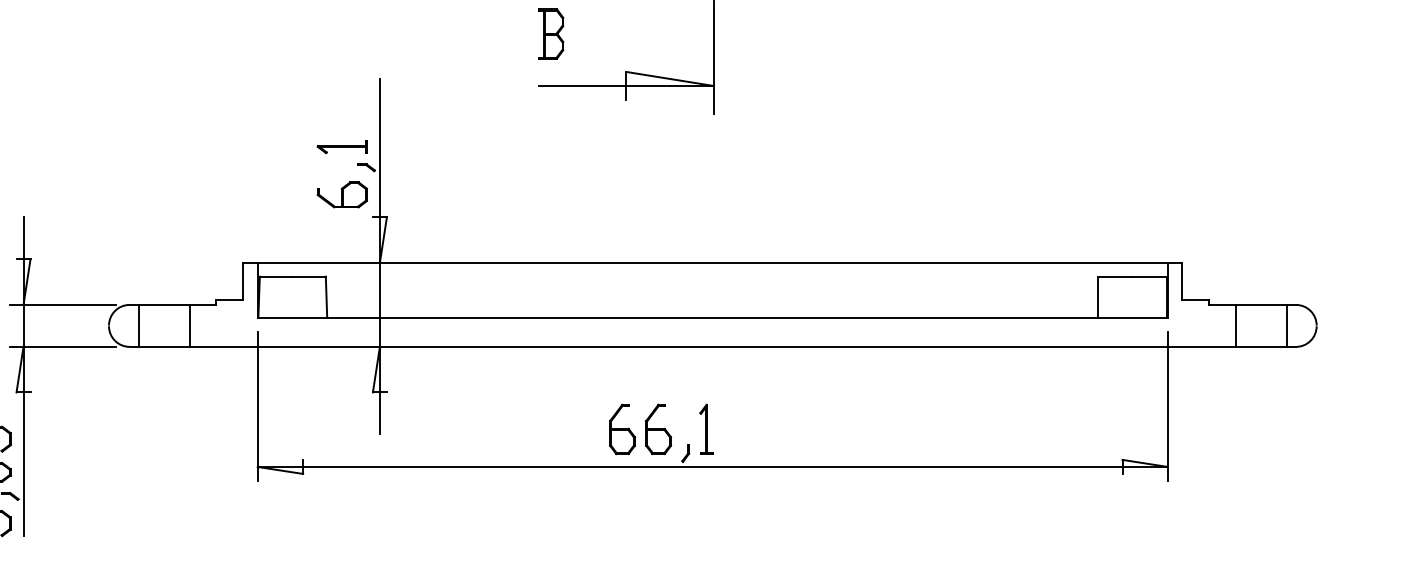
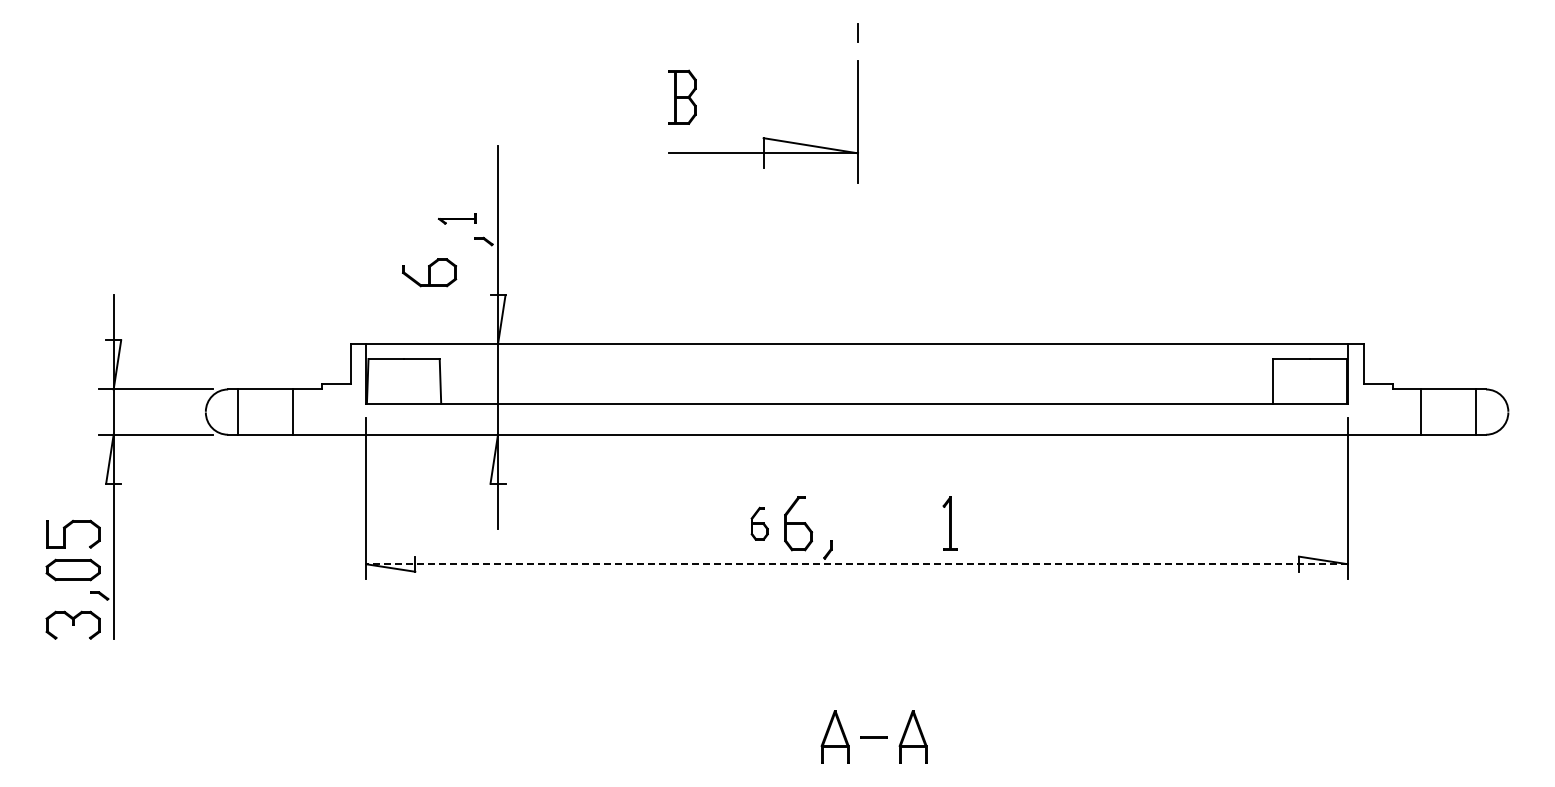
part: (342, 146) -> (457, 218), size x0.7
part: (342, 194) -> (429, 272), moved
part: (622, 429) -> (759, 523), size x0.6
part: (705, 429) -> (949, 523), moved
line: (713, 467) -> (857, 564), solid -> dashed

